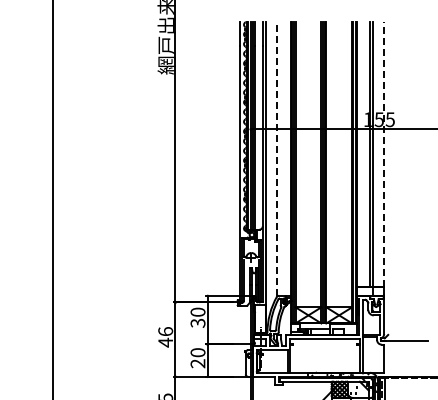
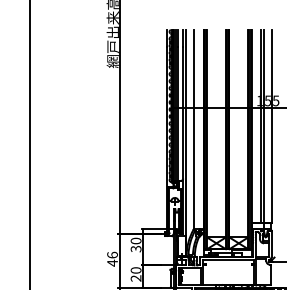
line: (384, 154) -> (271, 126), dashed -> solid
line: (277, 158) -> (193, 129), dashed -> solid

